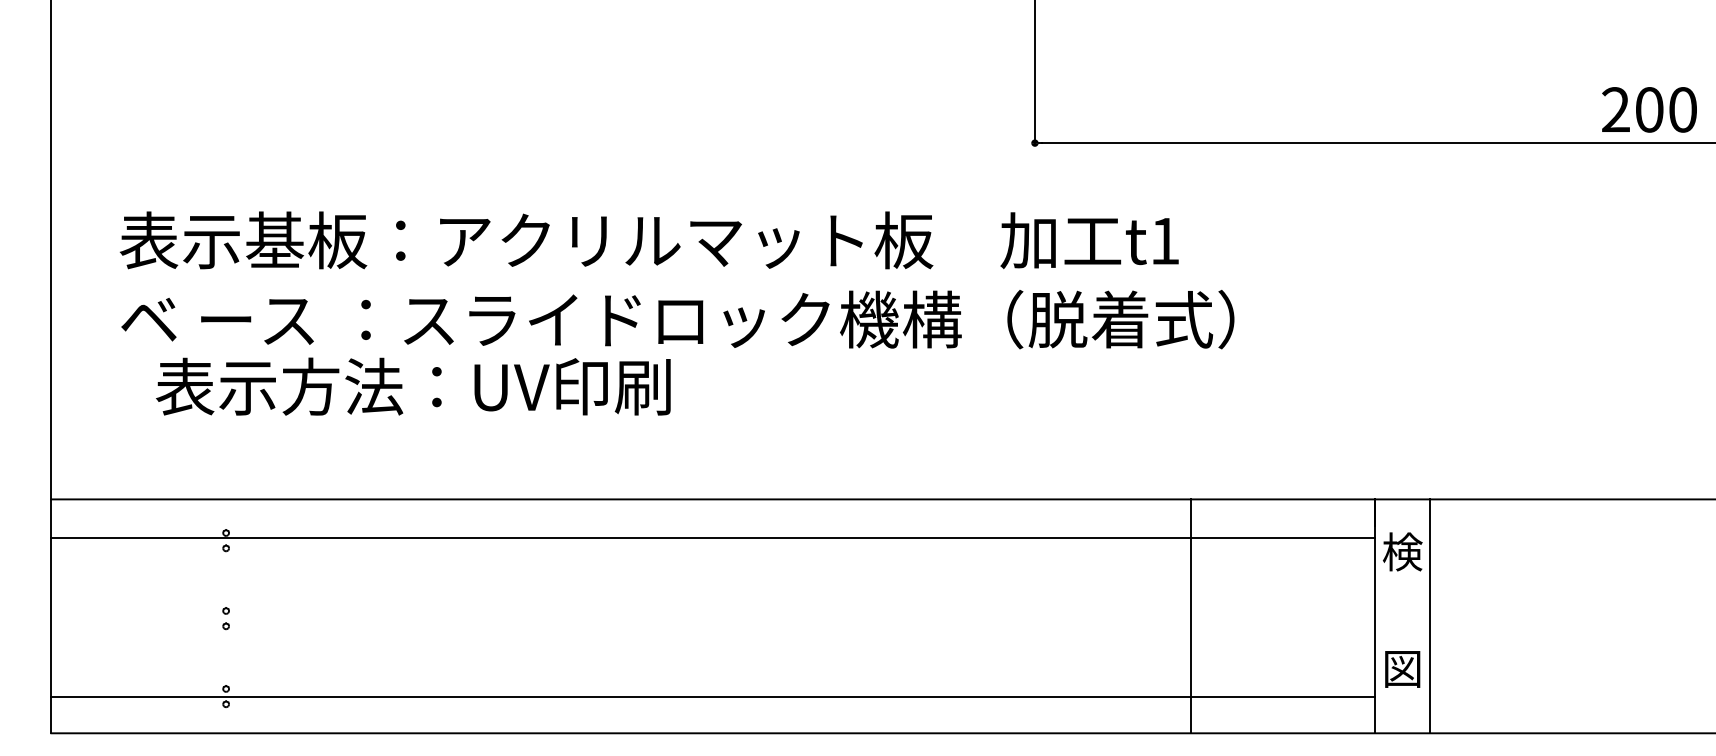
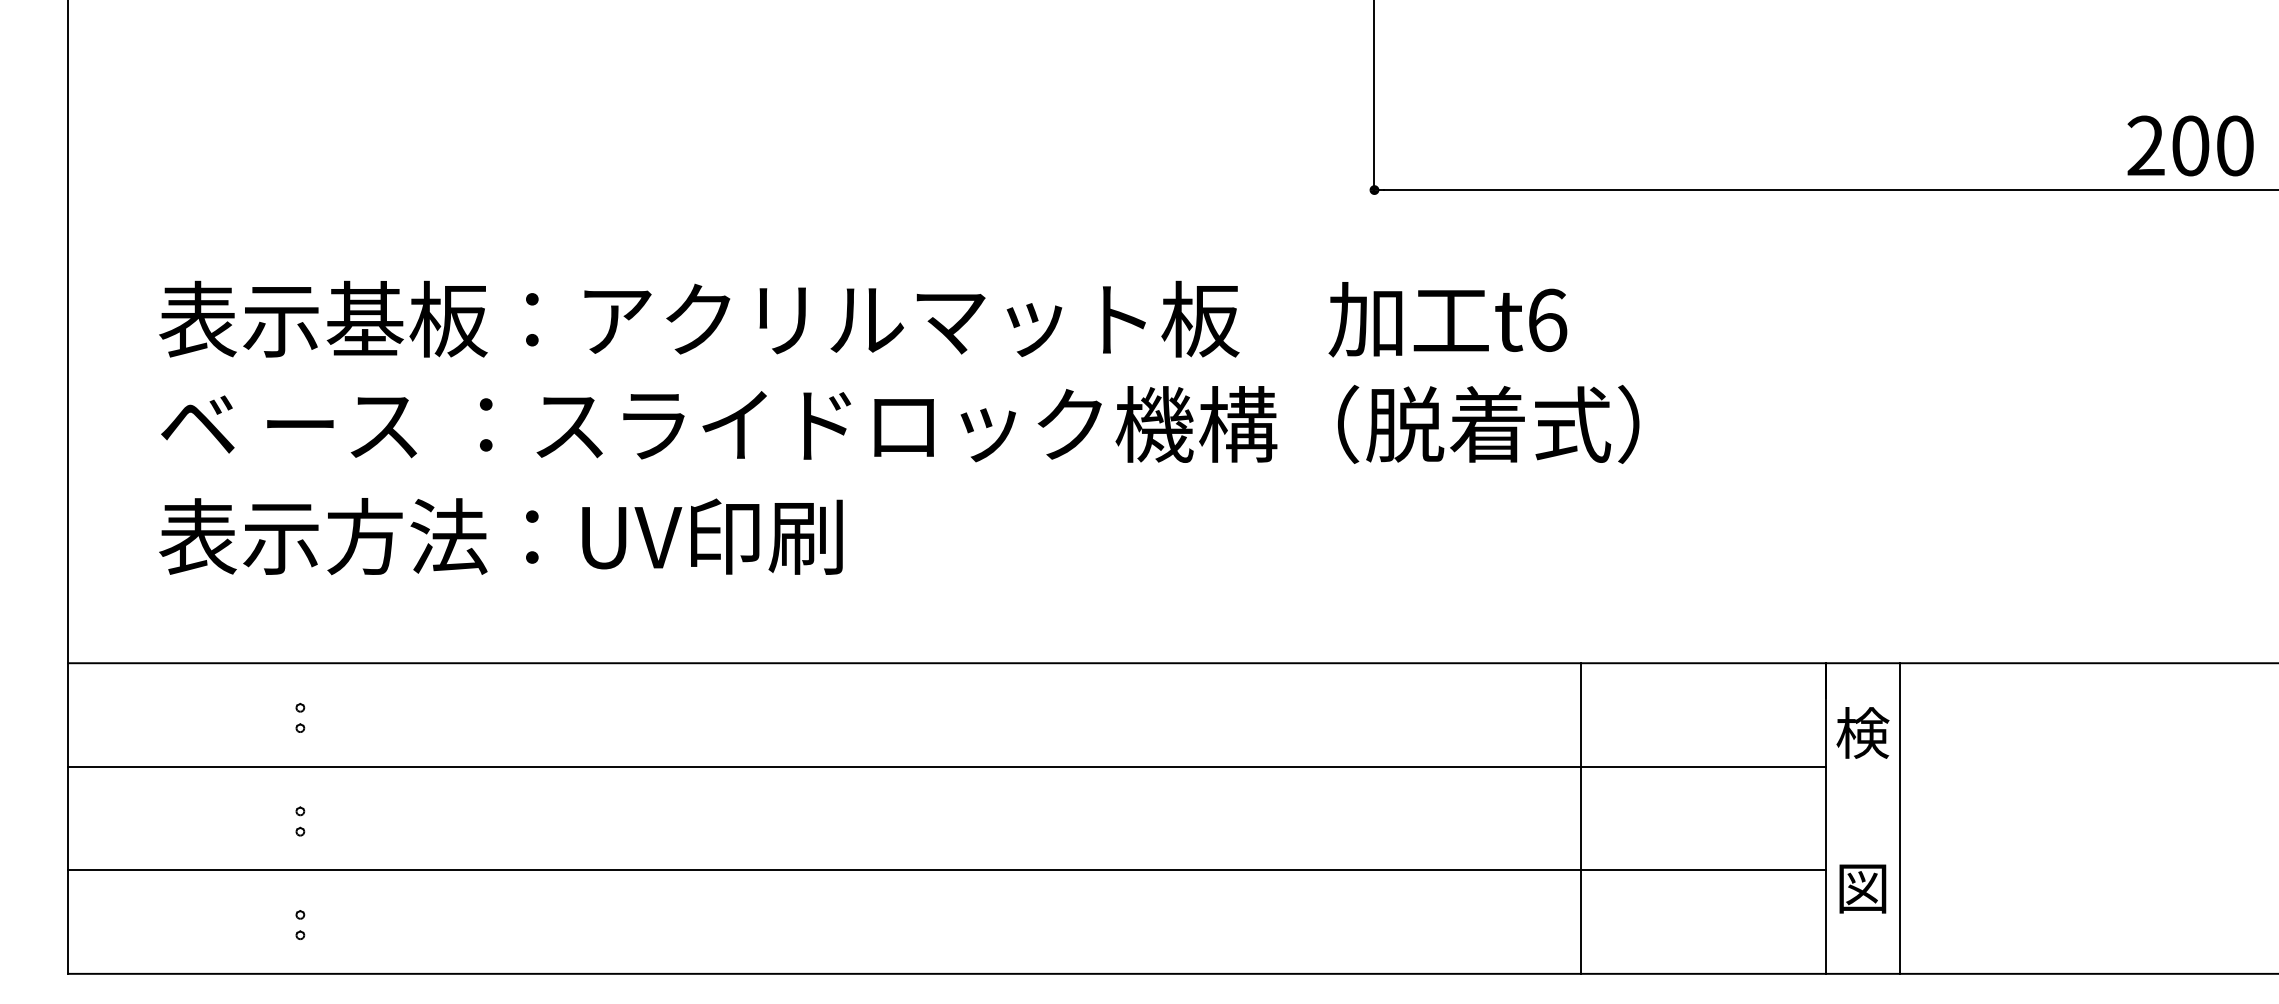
text: (1165, 241) -> (1548, 320), t1 -> t6
text: (412, 386) -> (500, 536), moved
line: (713, 538) -> (947, 766), moved
line: (713, 696) -> (947, 870), moved

